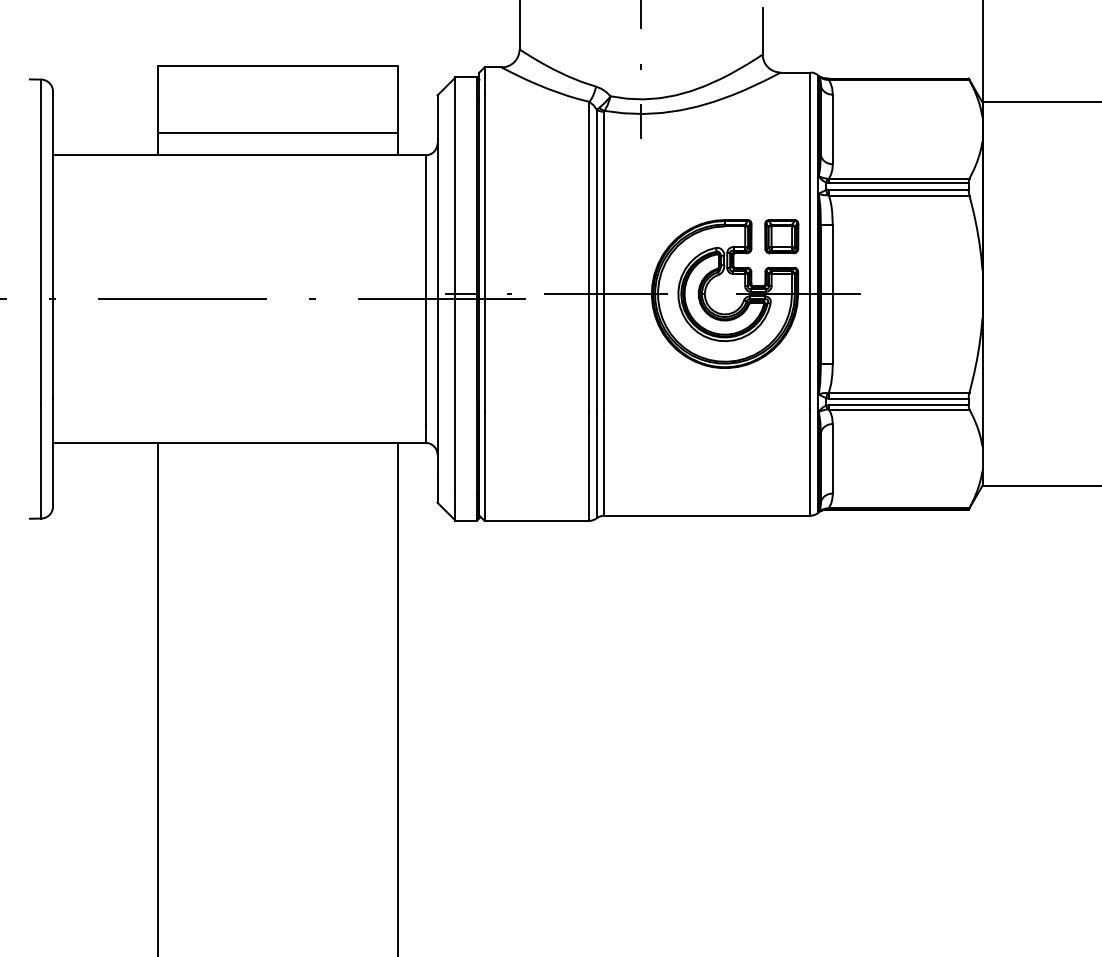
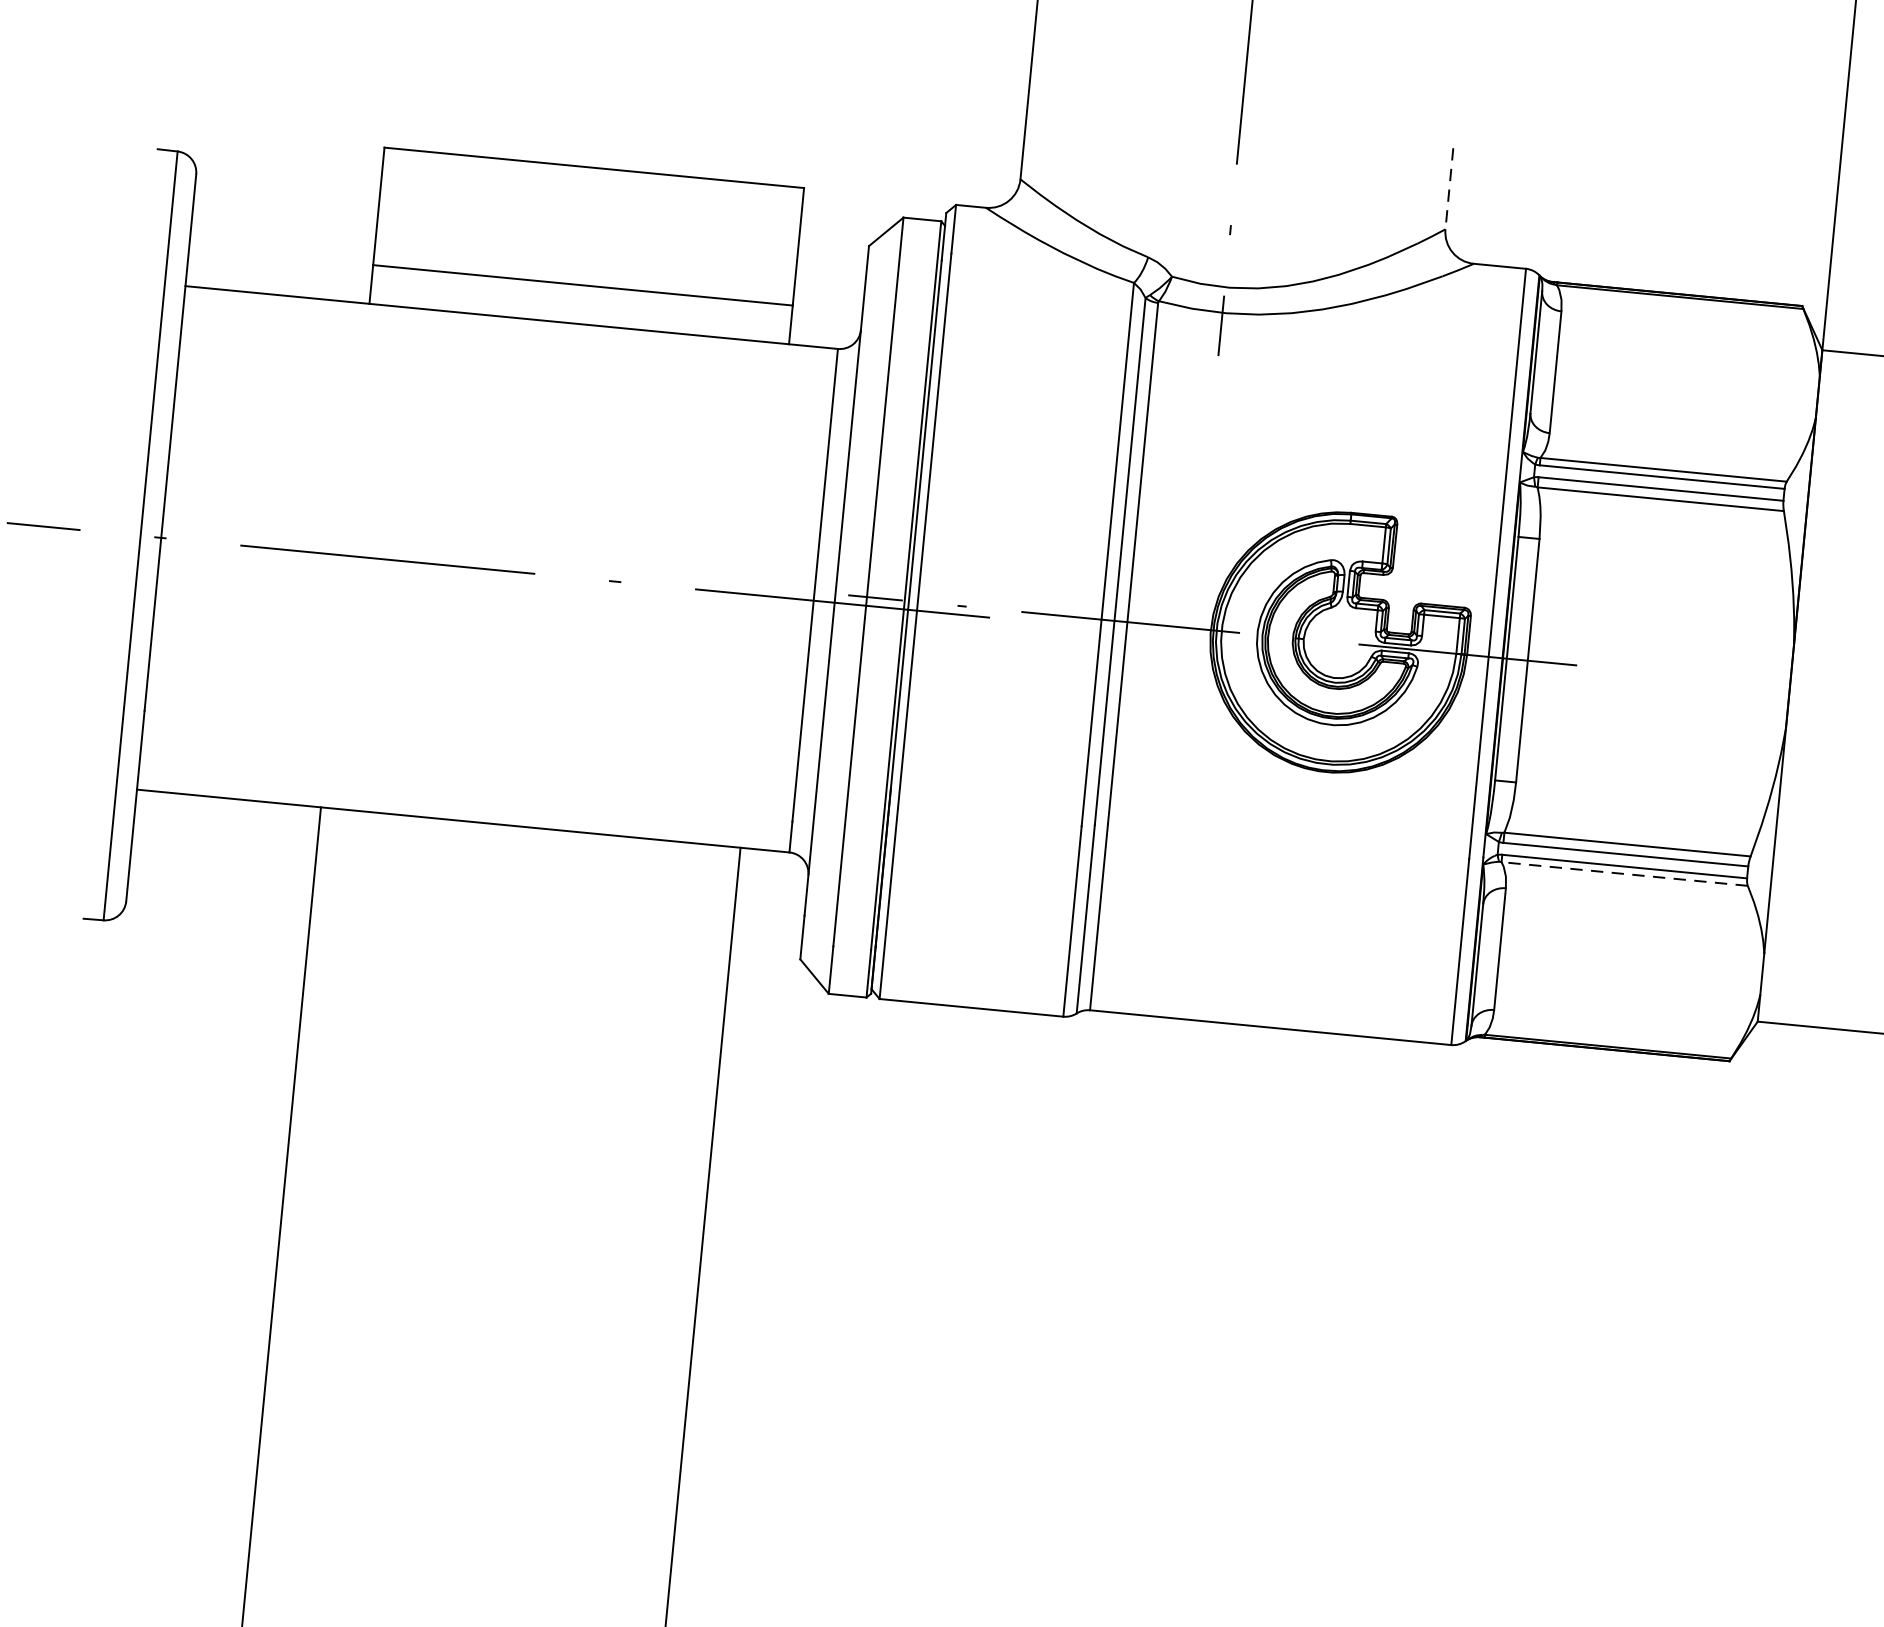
line: (762, 31) -> (1449, 188), solid -> dashed
part: (781, 236) -> (1447, 551), removed
line: (898, 409) -> (1623, 873), solid -> dashed

